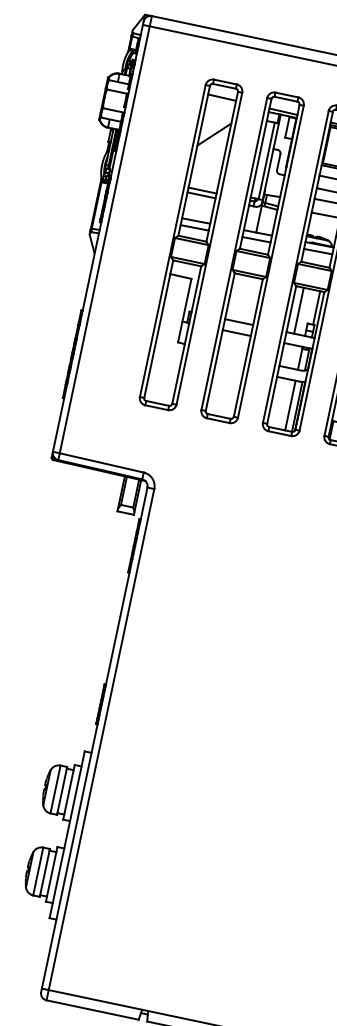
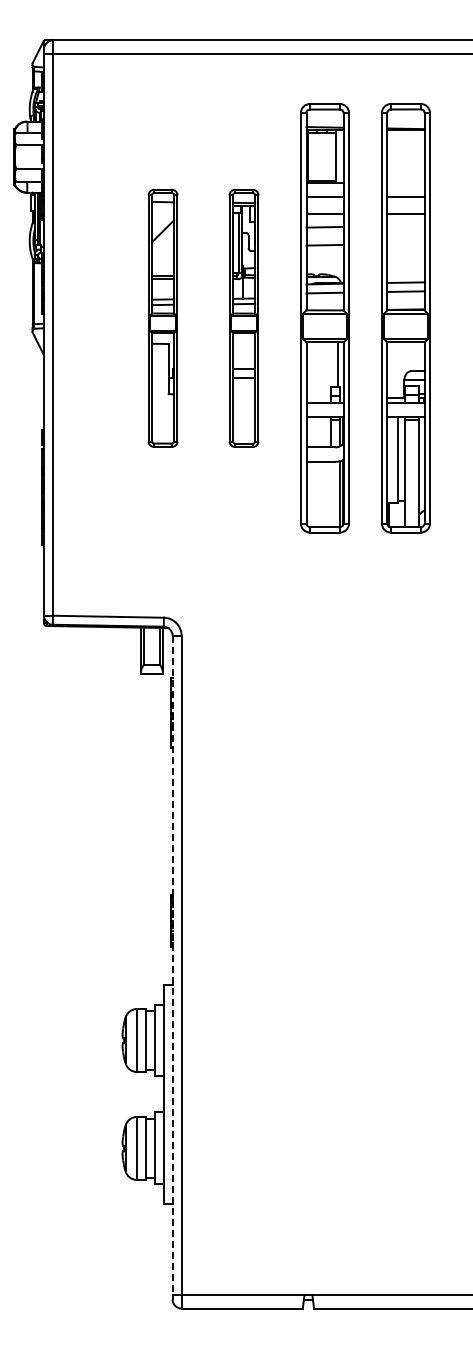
part: (190, 244) -> (162, 318), size x0.6
part: (252, 257) -> (243, 318), size x0.6
line: (298, 310) -> (316, 372), removed
line: (290, 405) -> (330, 494), removed
line: (94, 739) -> (172, 967), solid -> dashed

